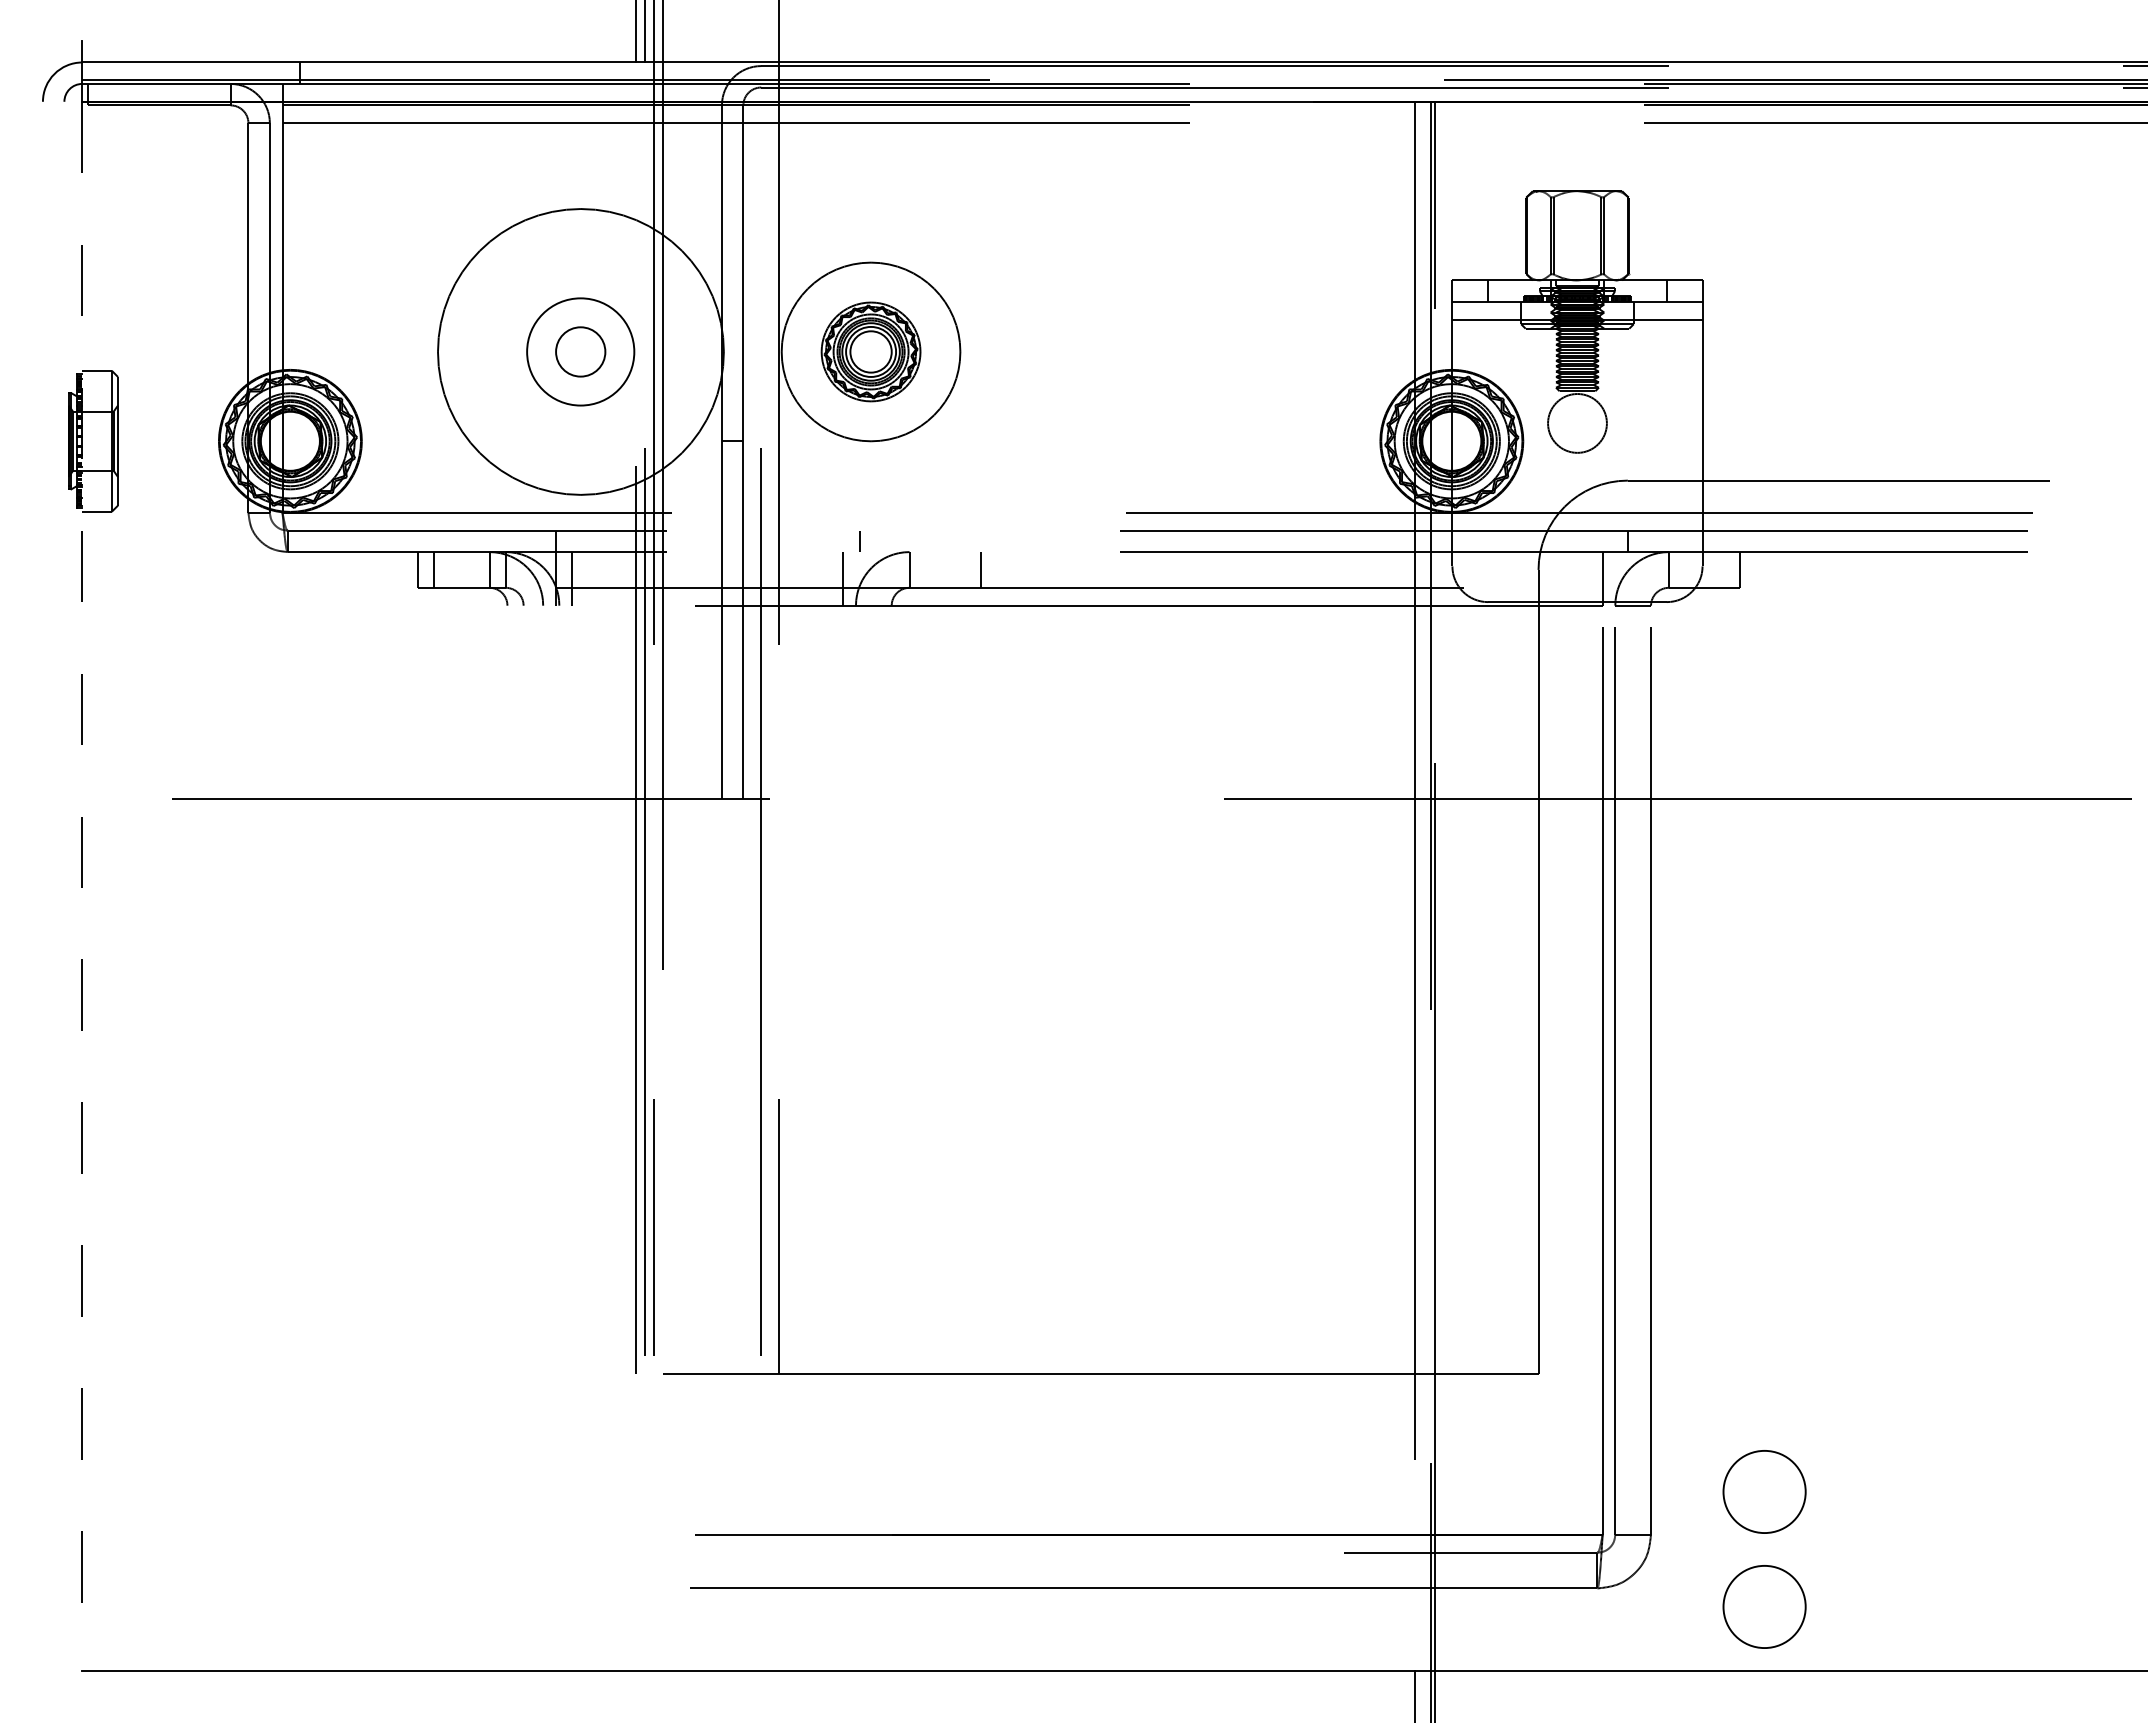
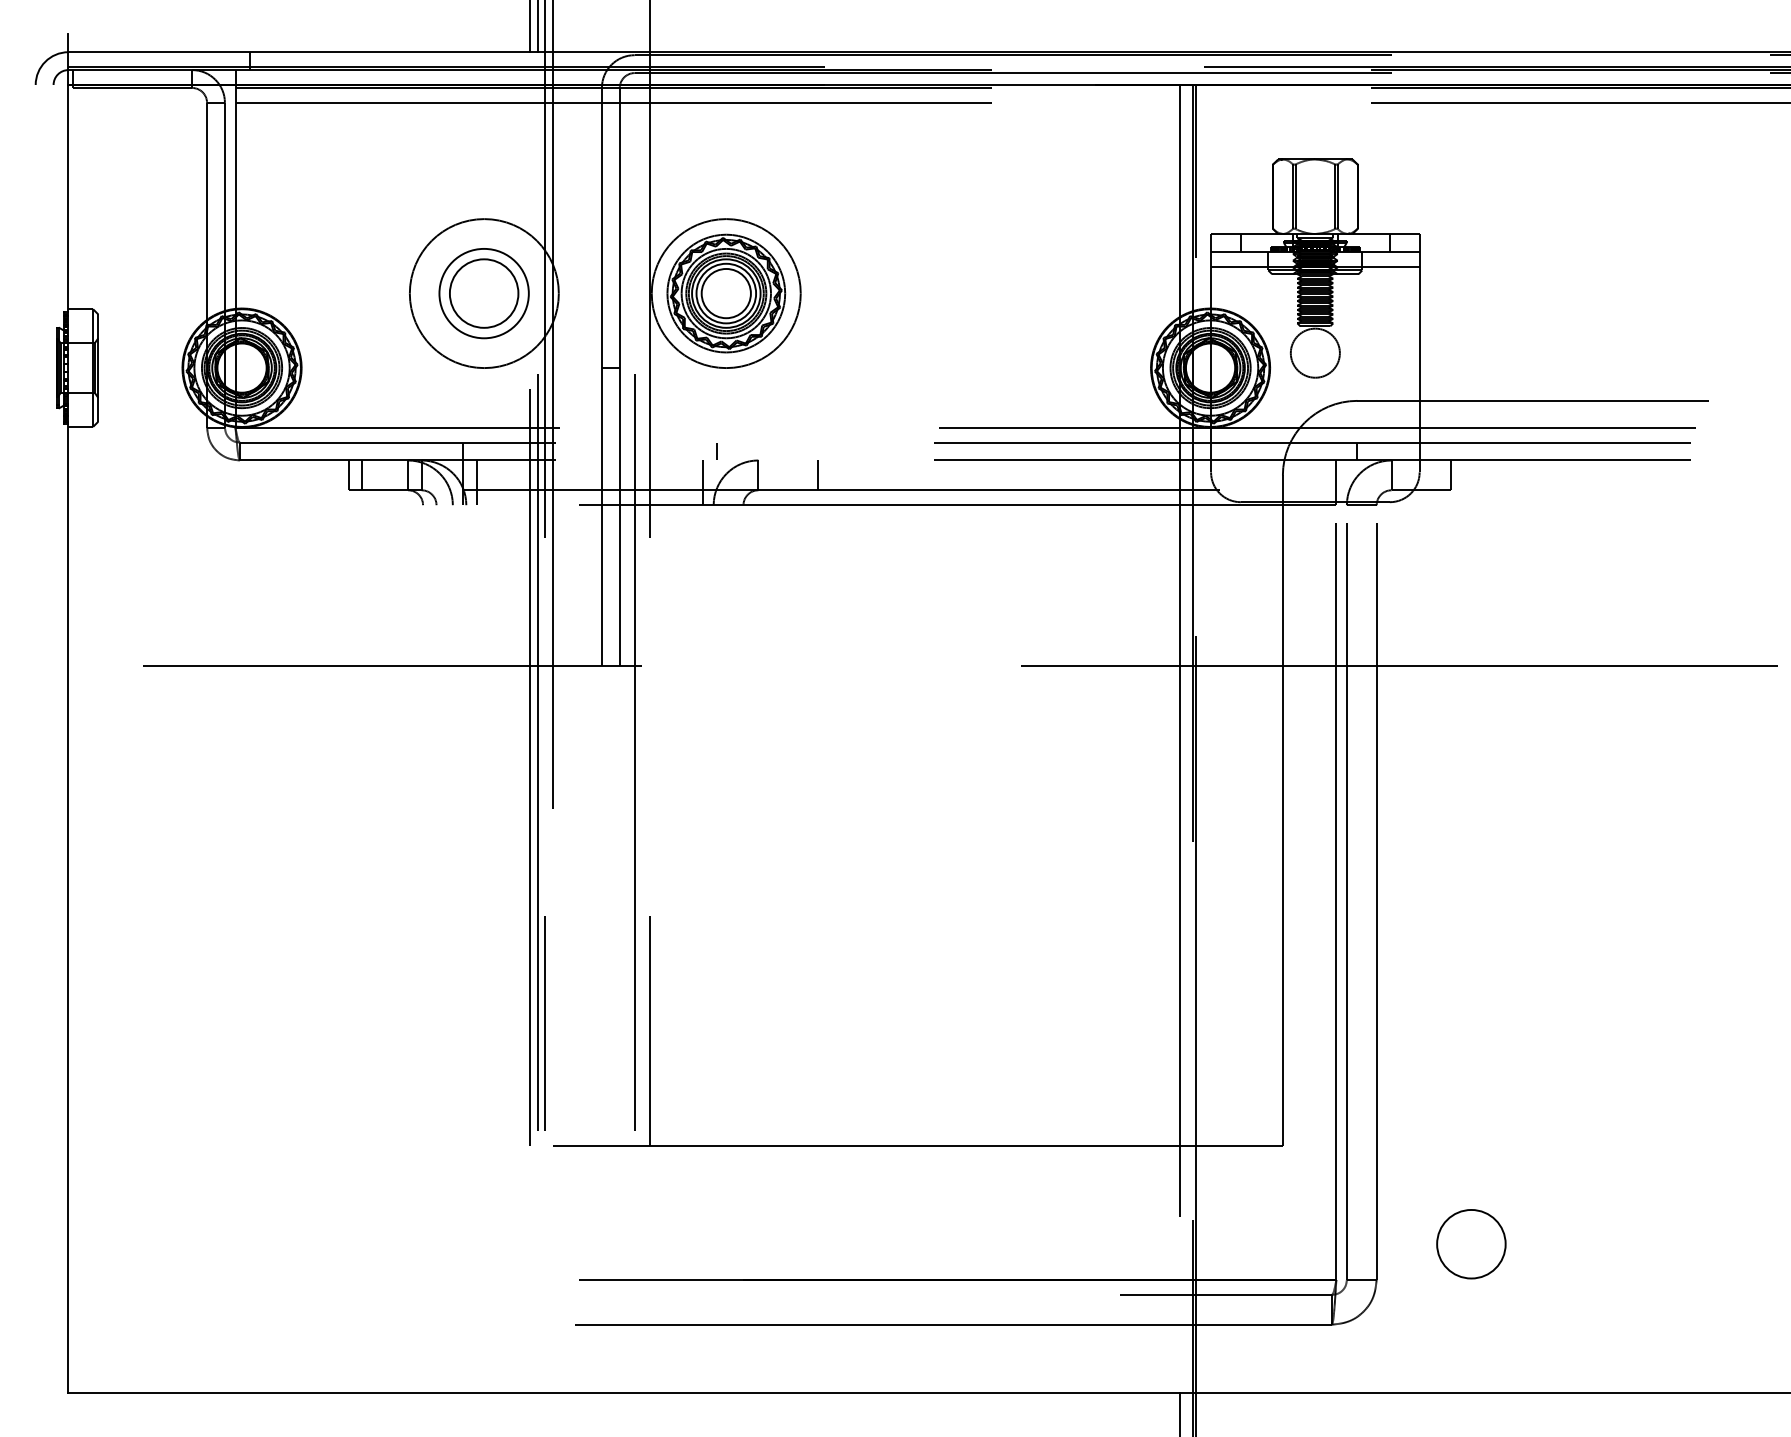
circle: (580, 351) -> (483, 293), size x0.62
circle: (580, 351) -> (483, 293), size x1.67
part: (870, 351) -> (725, 293), size x1.43
line: (82, 886) -> (68, 739), dashed -> solid
circle: (1764, 1606) -> (1471, 1339), removed

